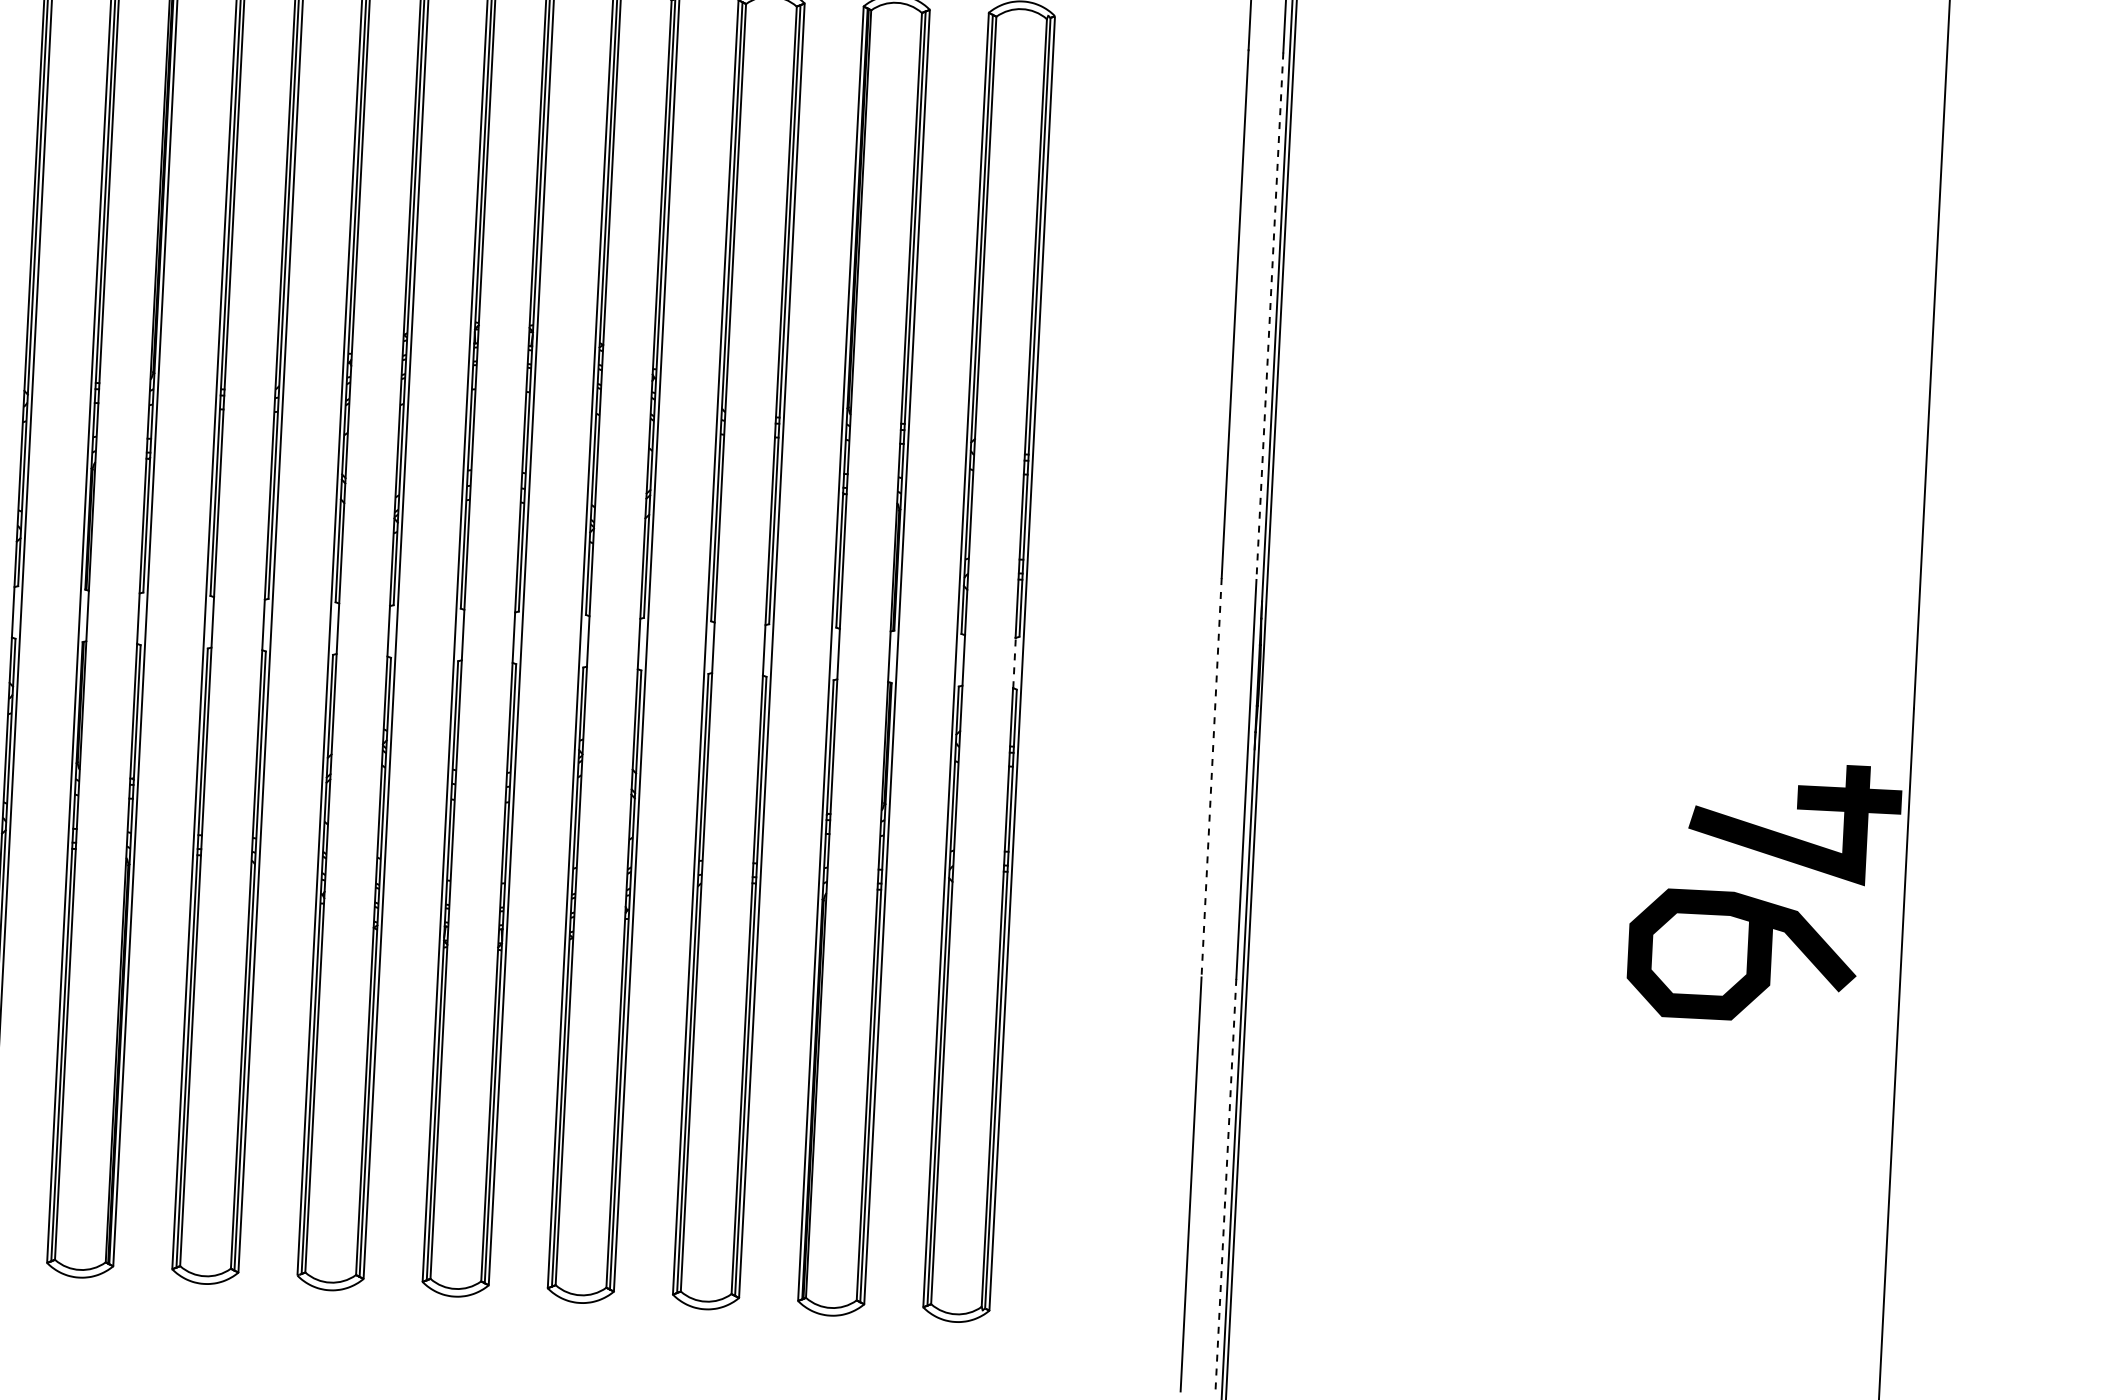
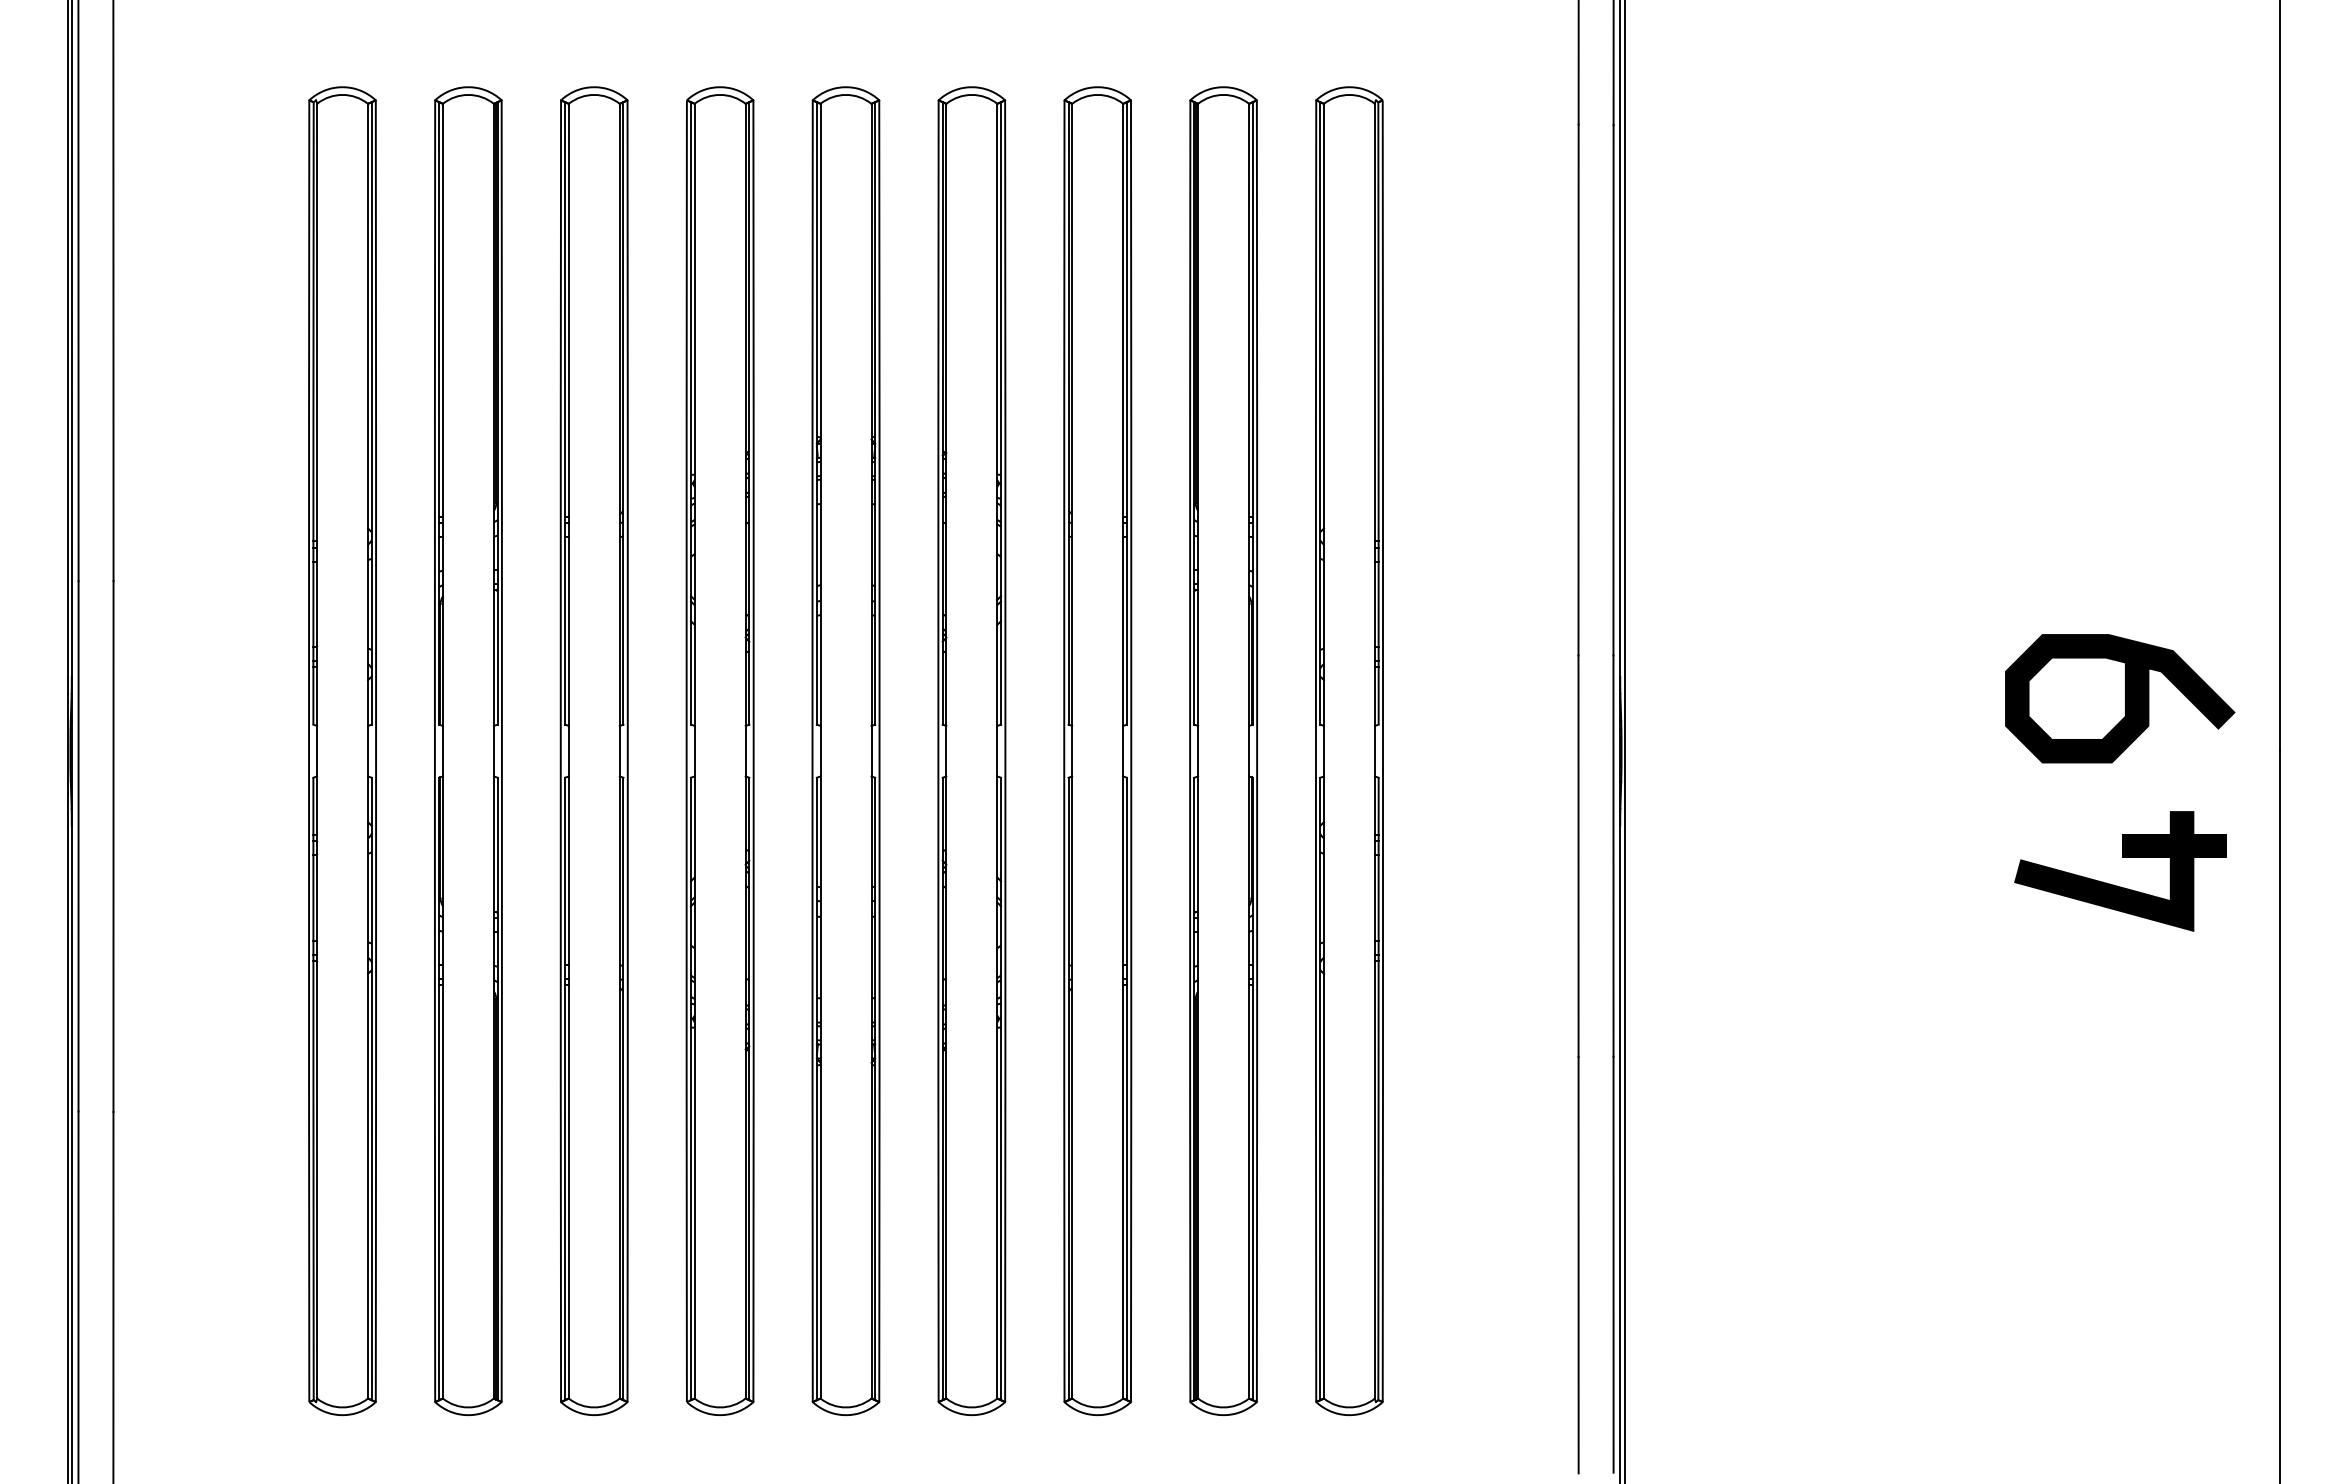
line: (1269, 316) -> (1613, 390), dashed -> solid
line: (1015, 662) -> (1375, 750), dashed -> solid
line: (1211, 778) -> (1578, 856), dashed -> solid
part: (1797, 808) -> (2122, 857), moved
curve: (1747, 956) -> (2125, 698), moved
line: (1225, 1185) -> (1613, 1264), dashed -> solid

